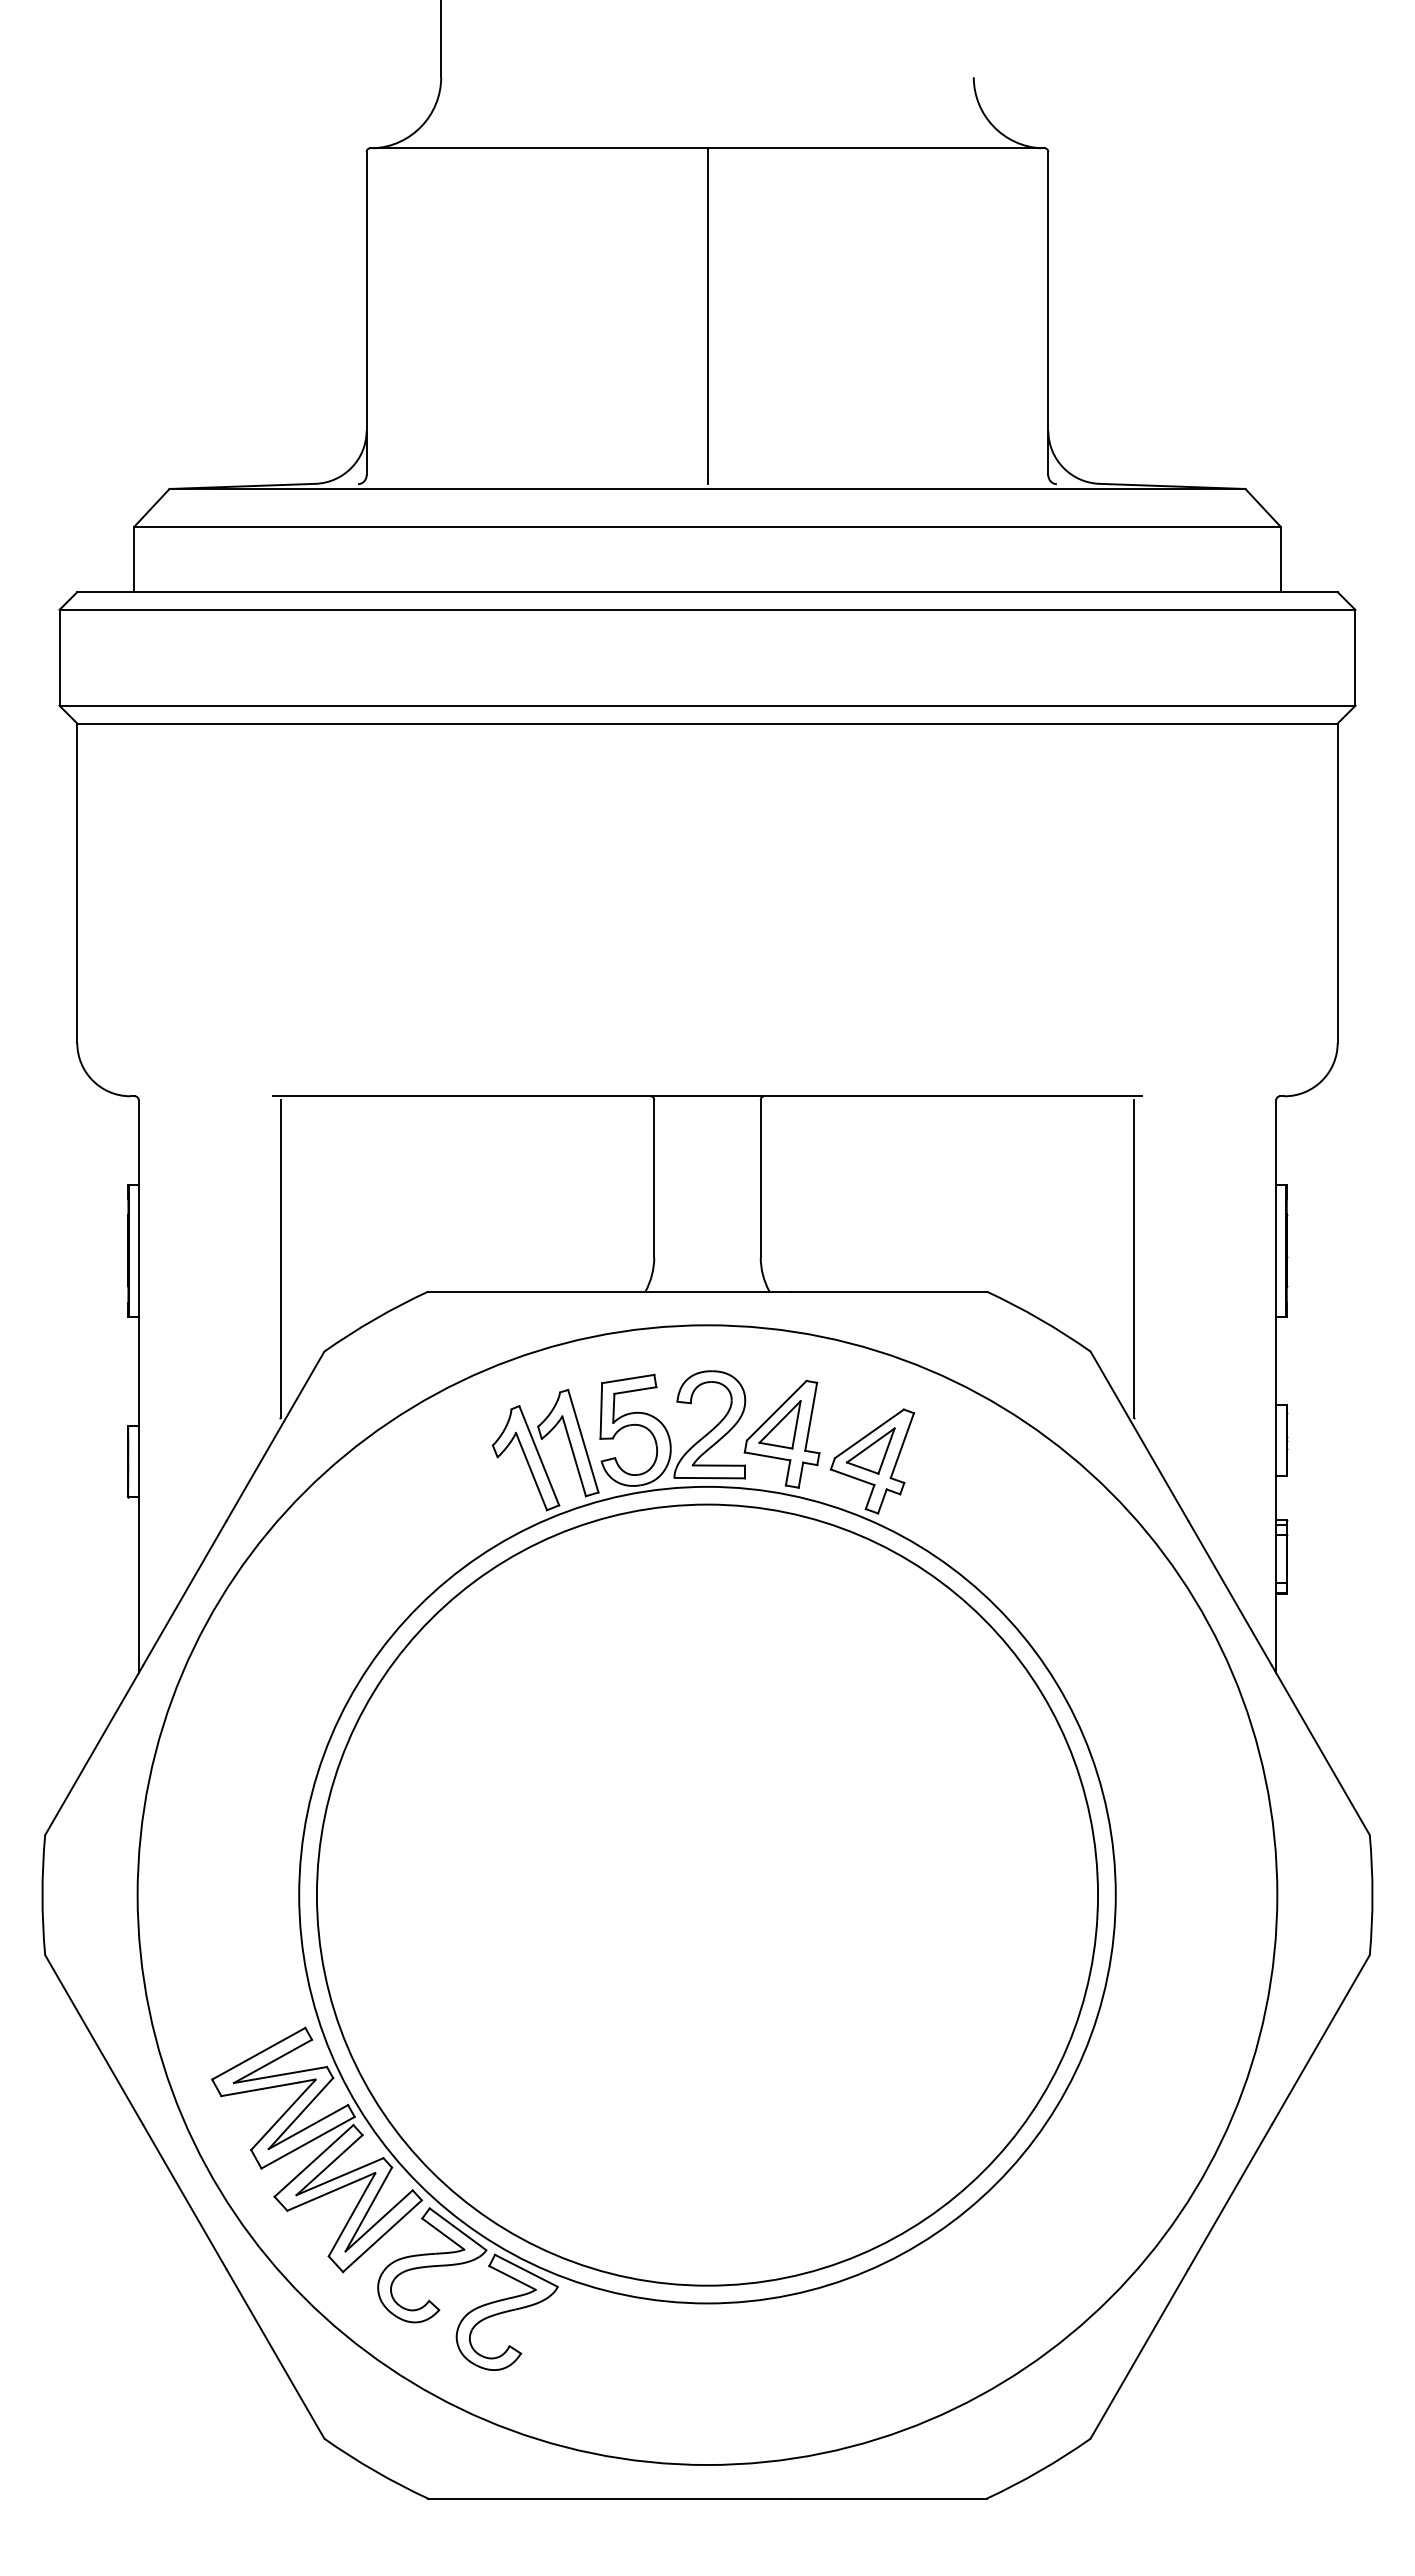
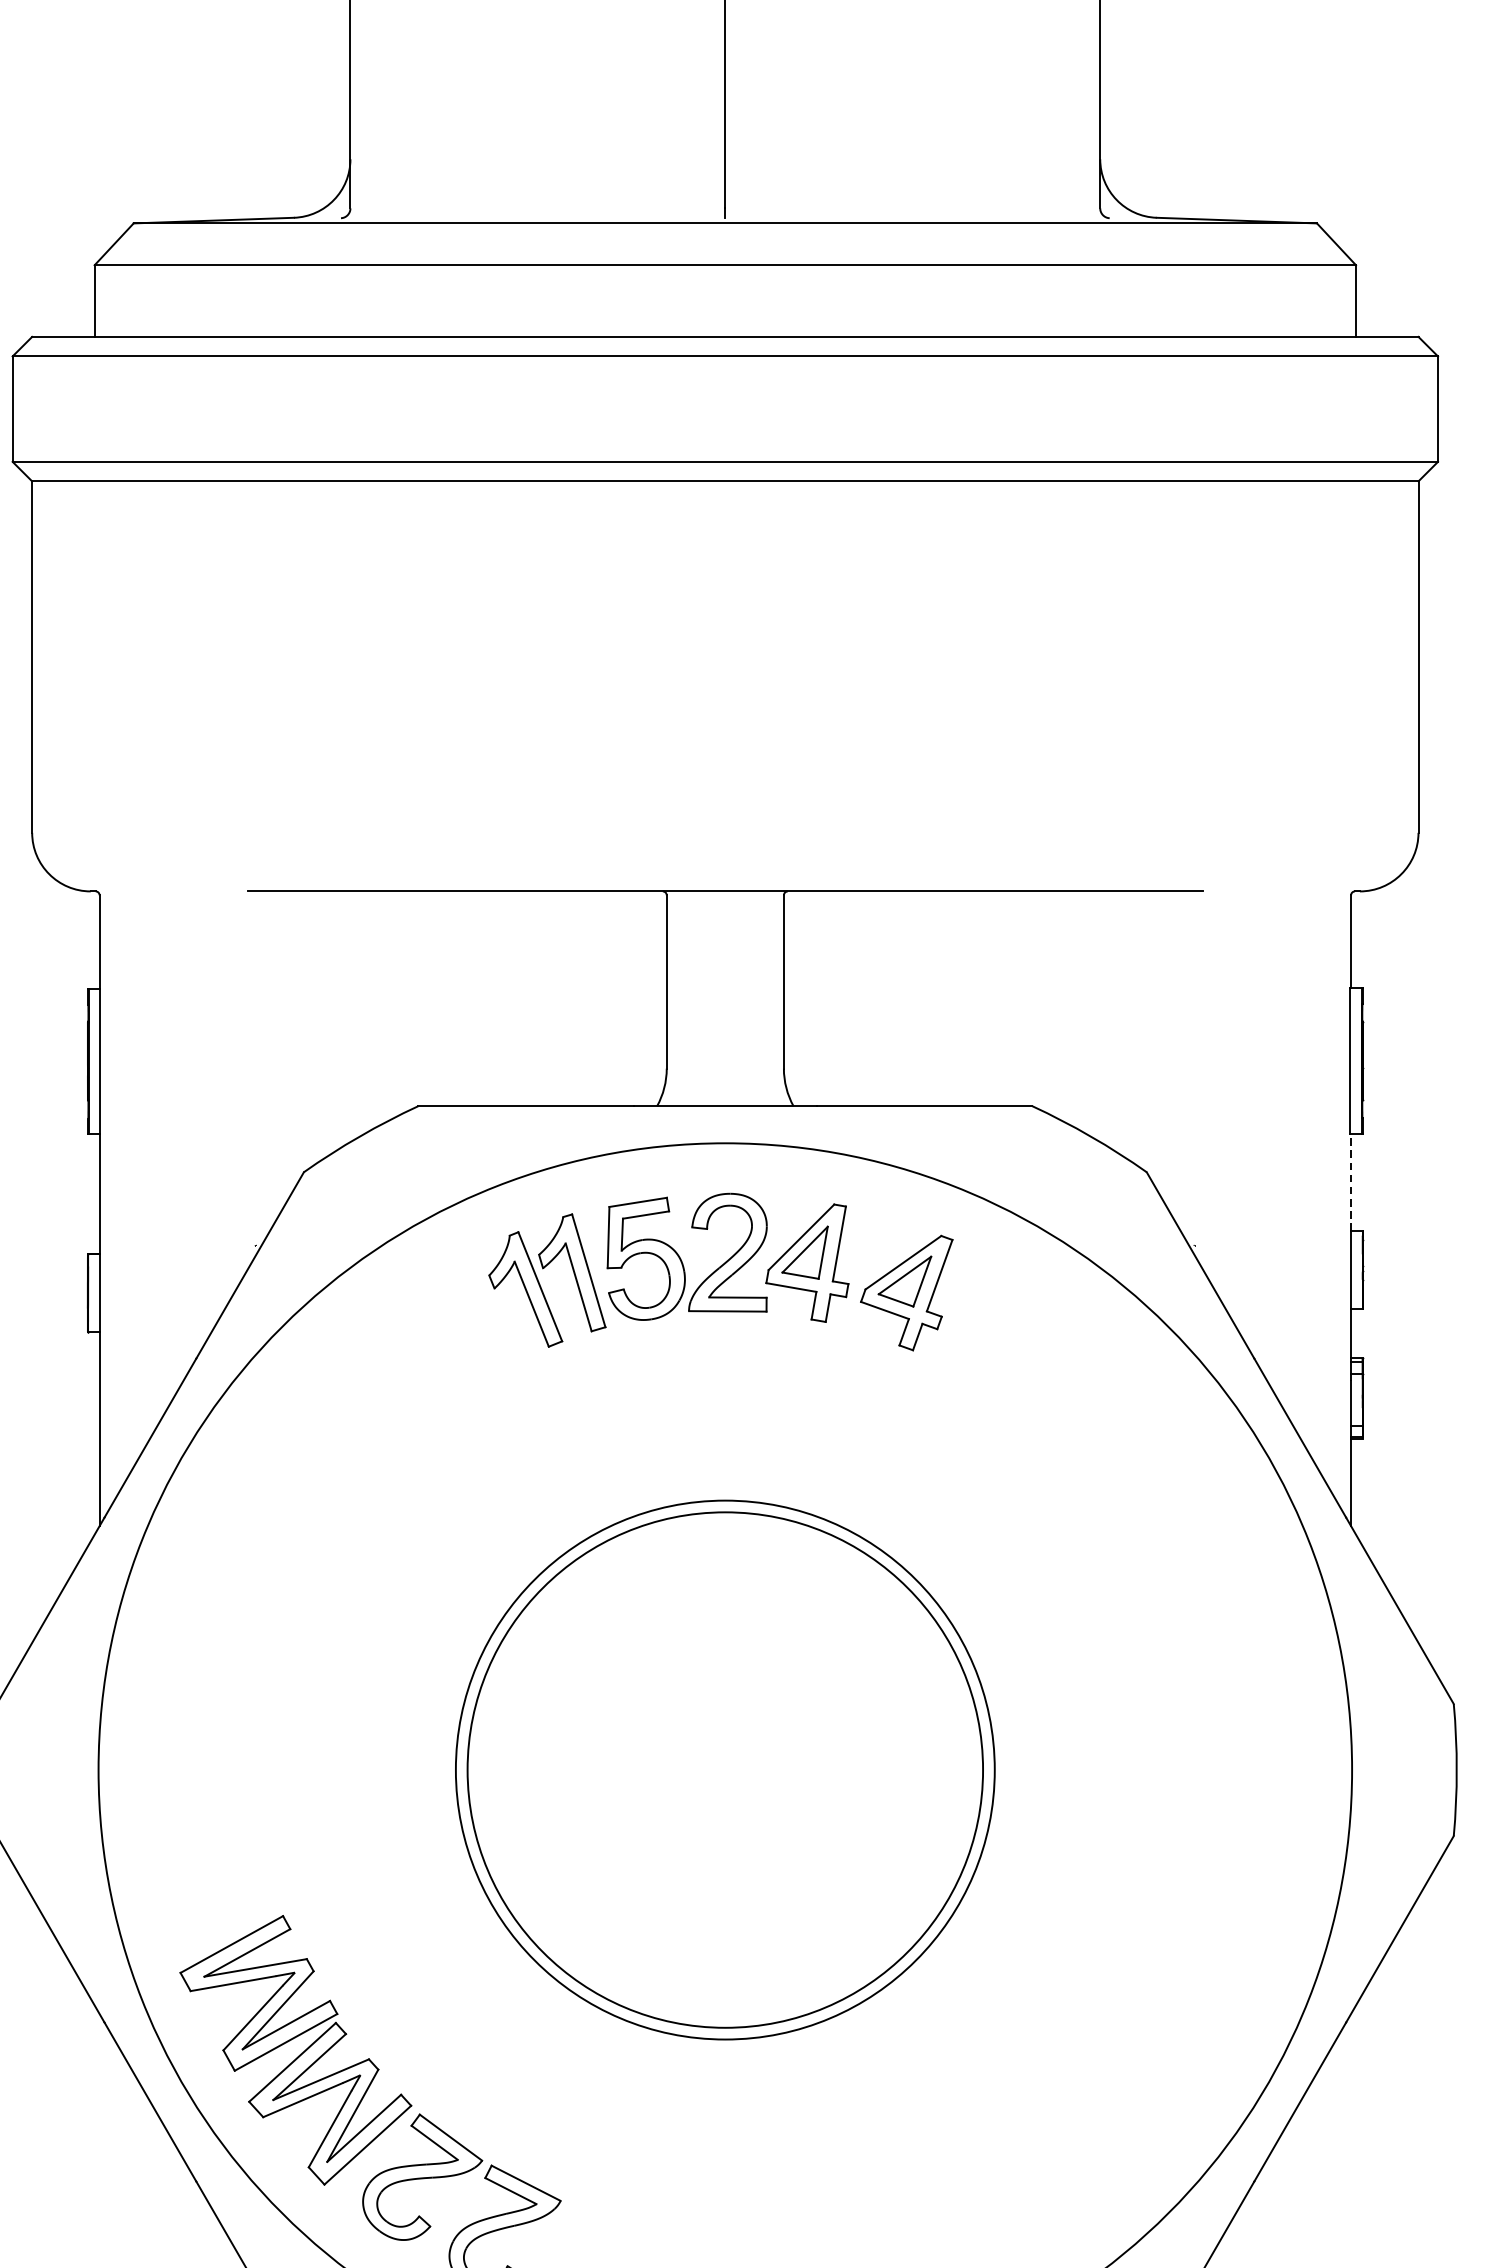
line: (280, 1258) -> (255, 1069), removed
line: (1134, 1258) -> (1195, 1069), removed
line: (1276, 1360) -> (1351, 1182), solid -> dashed
circle: (707, 1894) -> (725, 1769), size x0.6
circle: (707, 1894) -> (725, 1769), size x0.6

